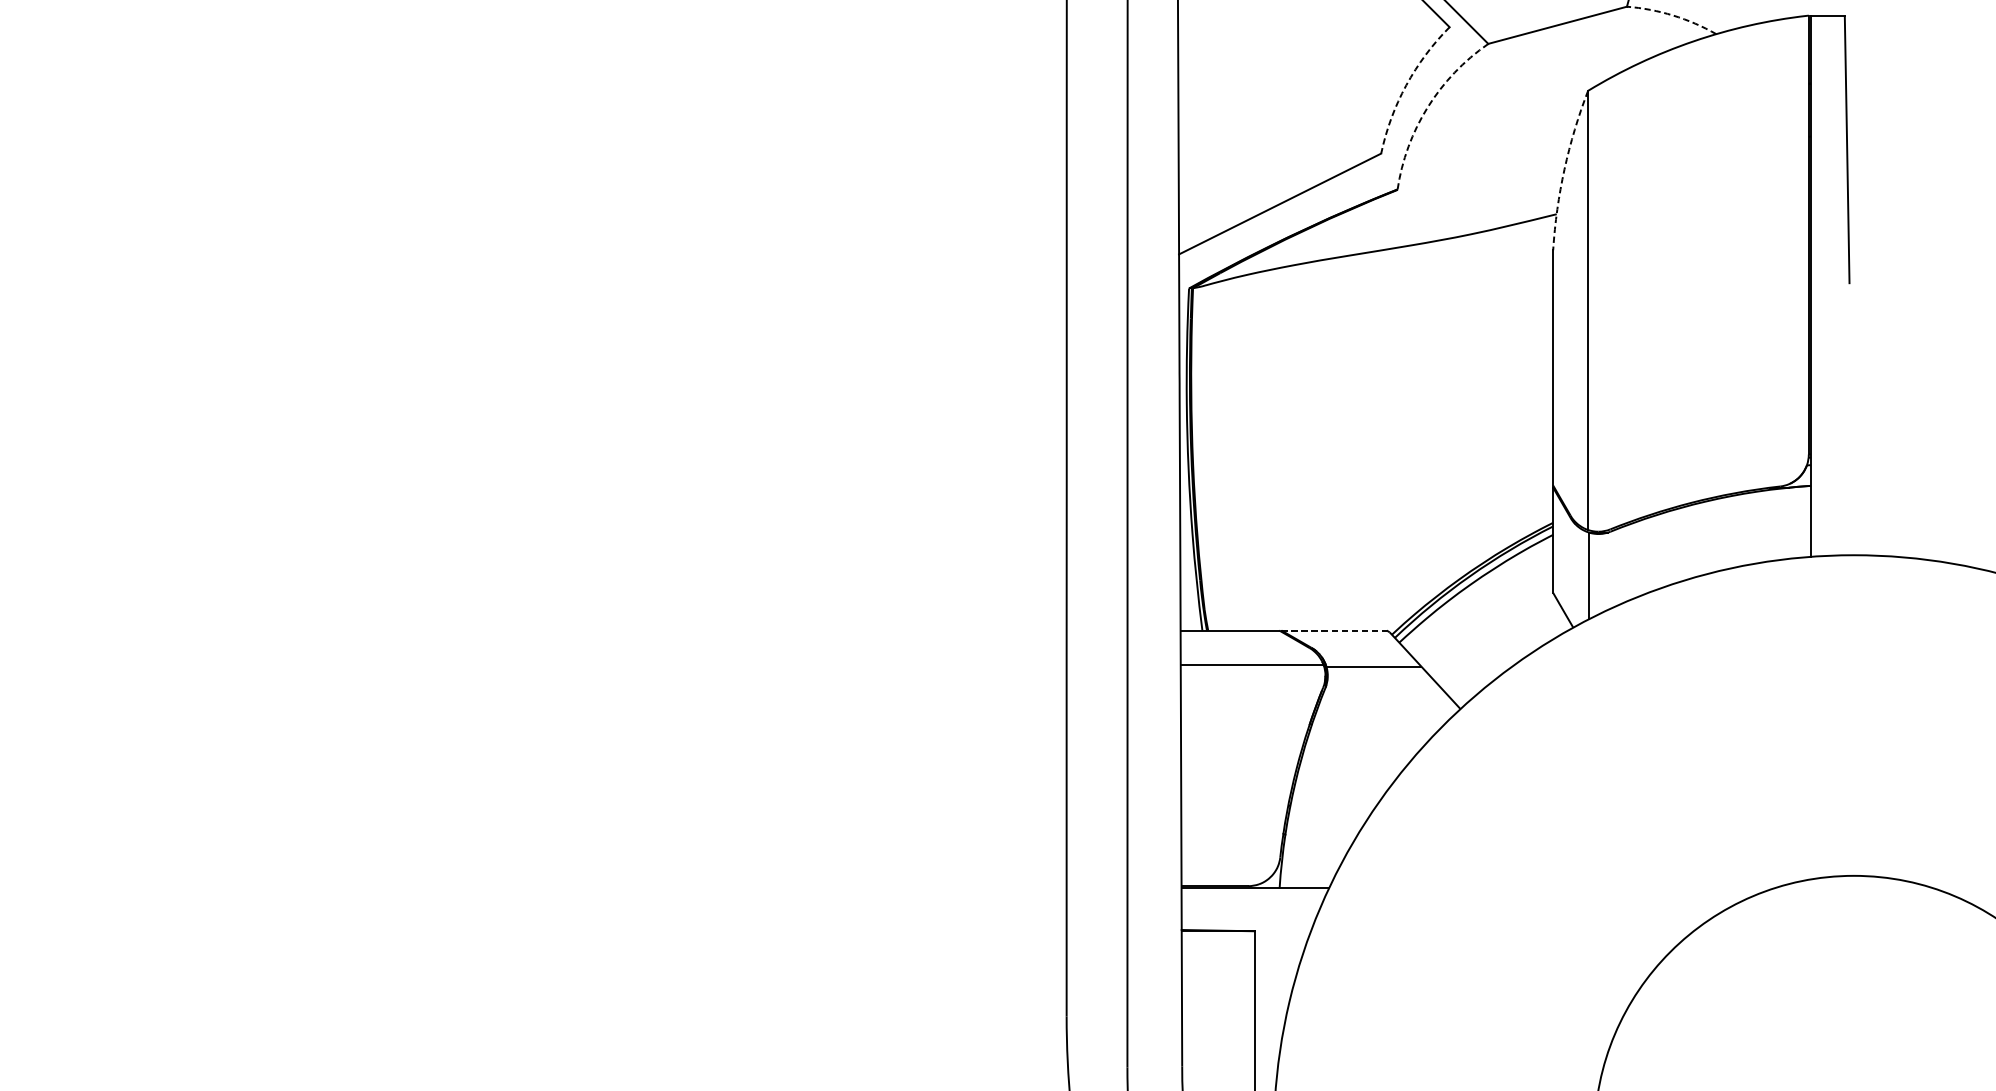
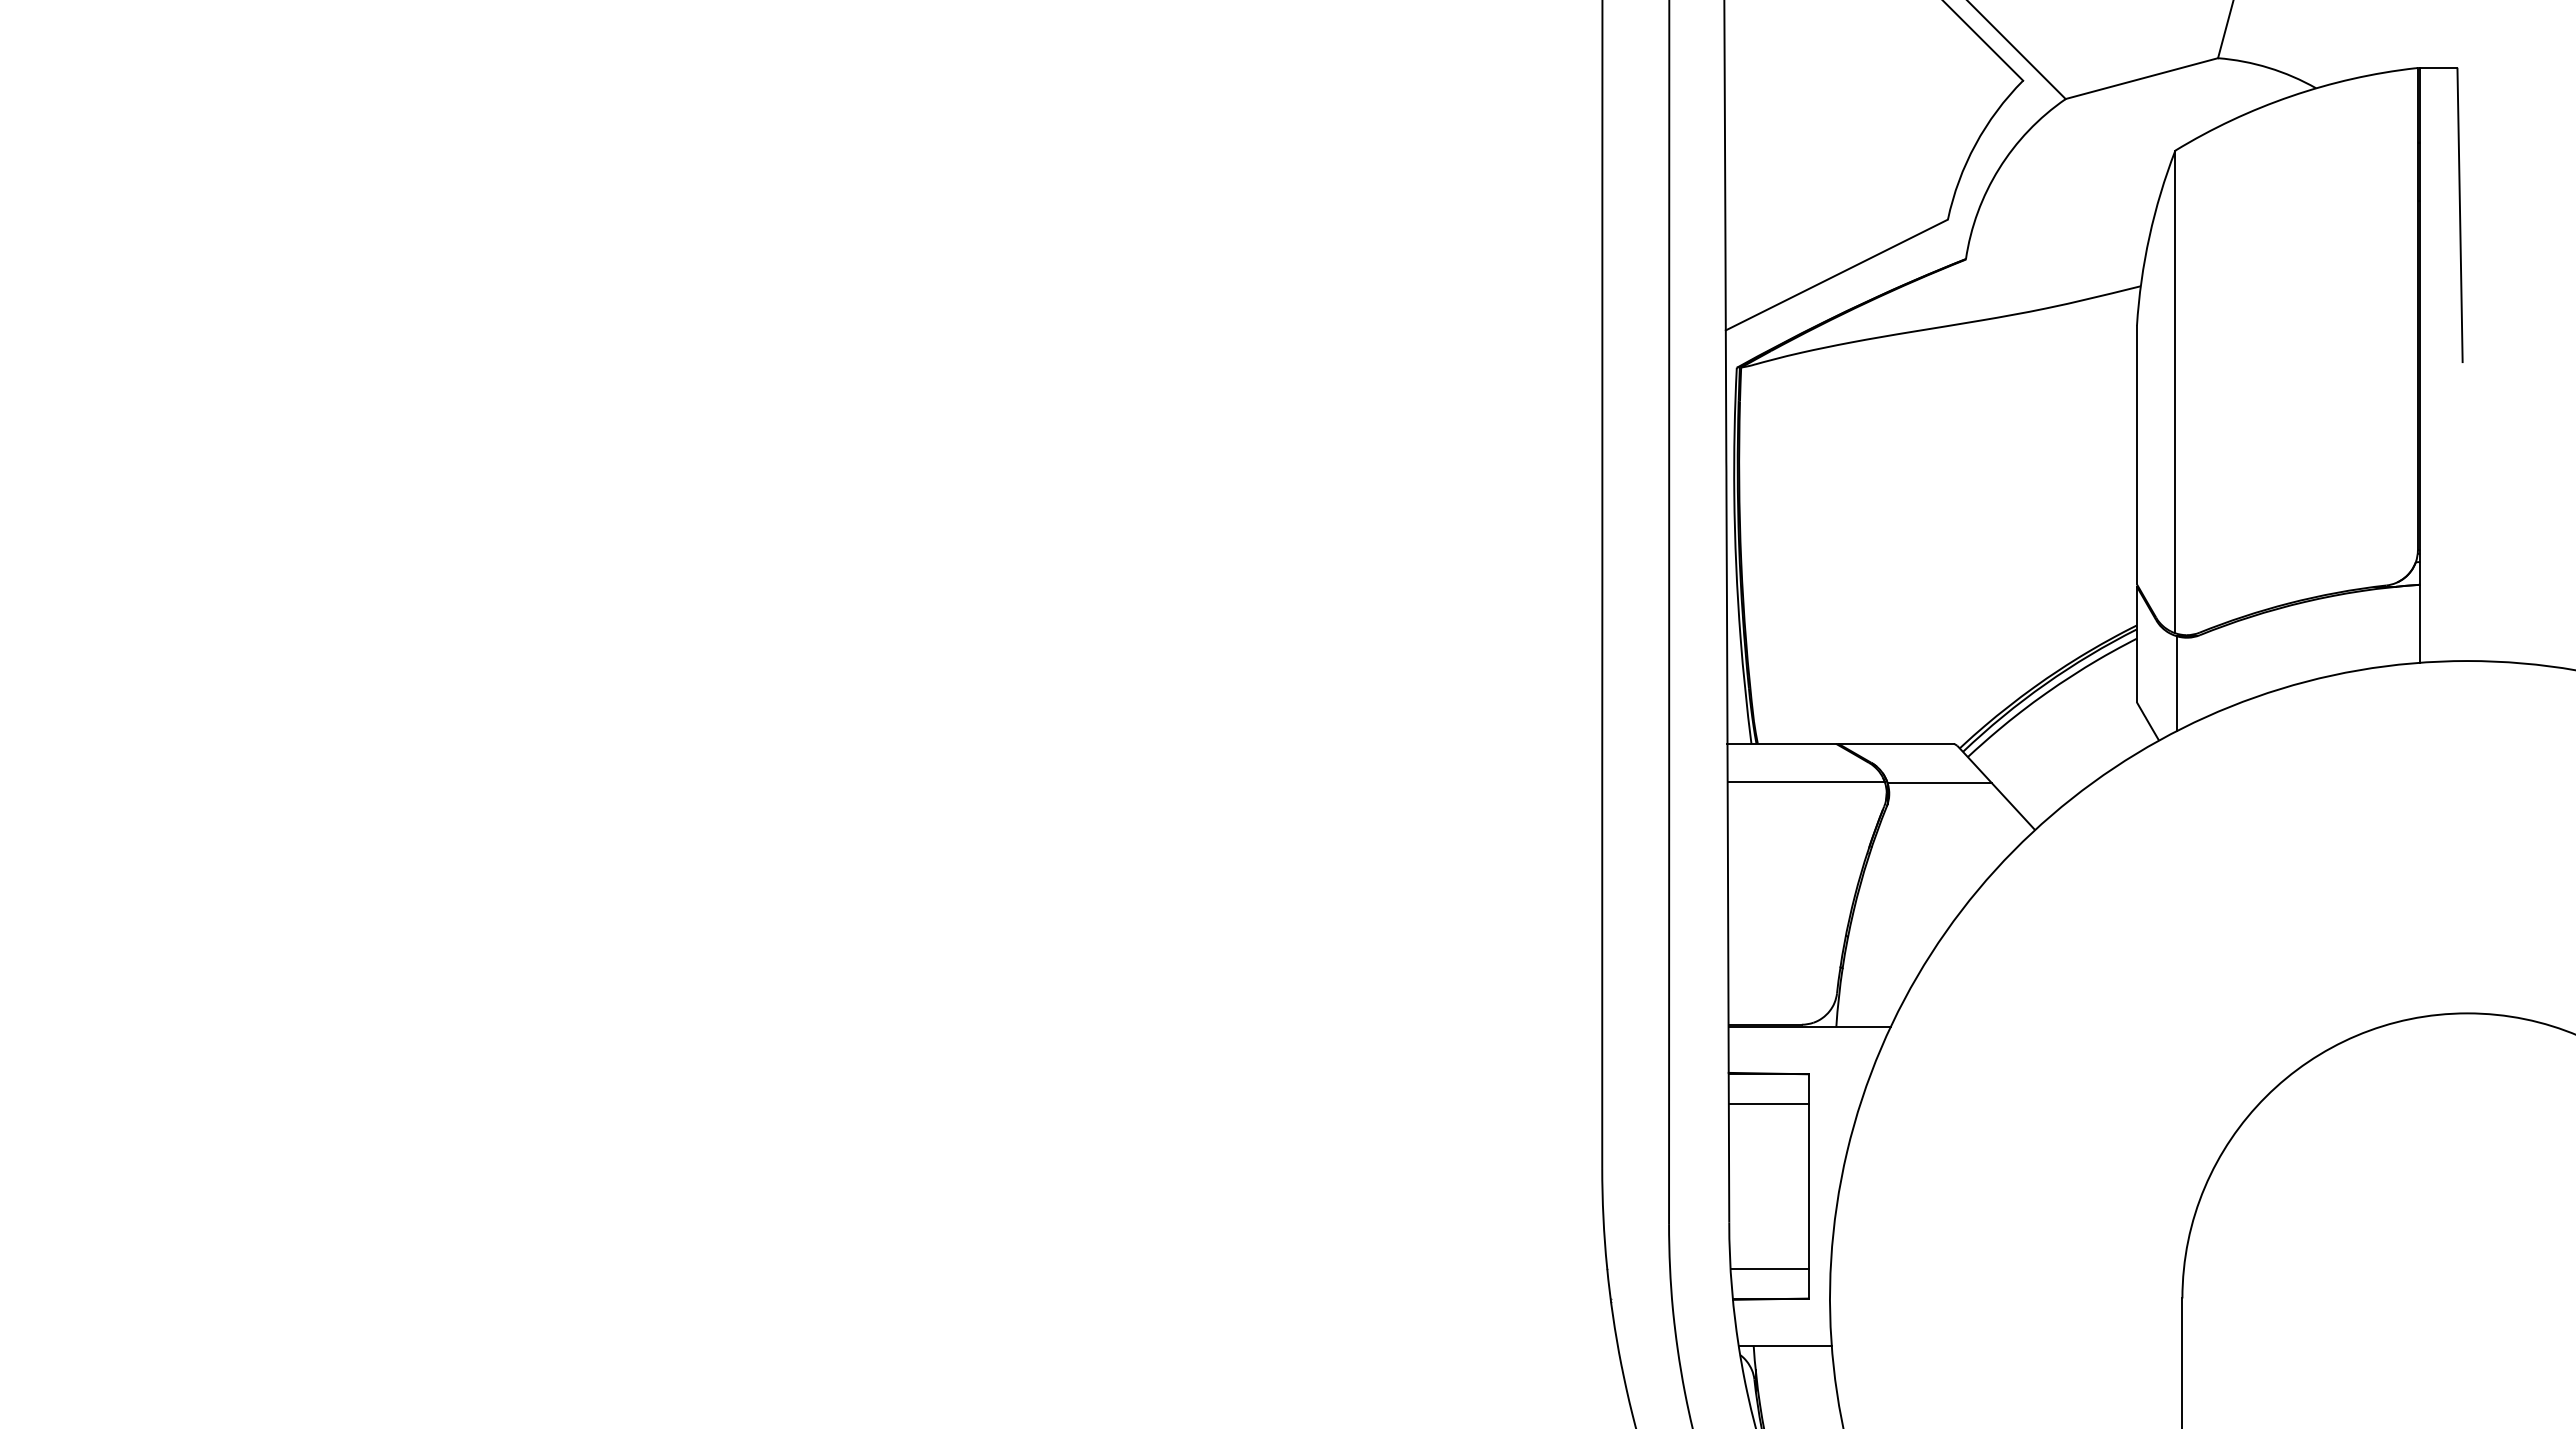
arc: (1672, 15) -> (2268, 67), dashed -> solid
arc: (1406, 85) -> (1975, 144), dashed -> solid
arc: (1428, 107) -> (1999, 168), dashed -> solid
arc: (1564, 168) -> (2149, 236), dashed -> solid
line: (1334, 630) -> (1896, 743), dashed -> solid
line: (1217, 957) -> (1768, 1103), added

